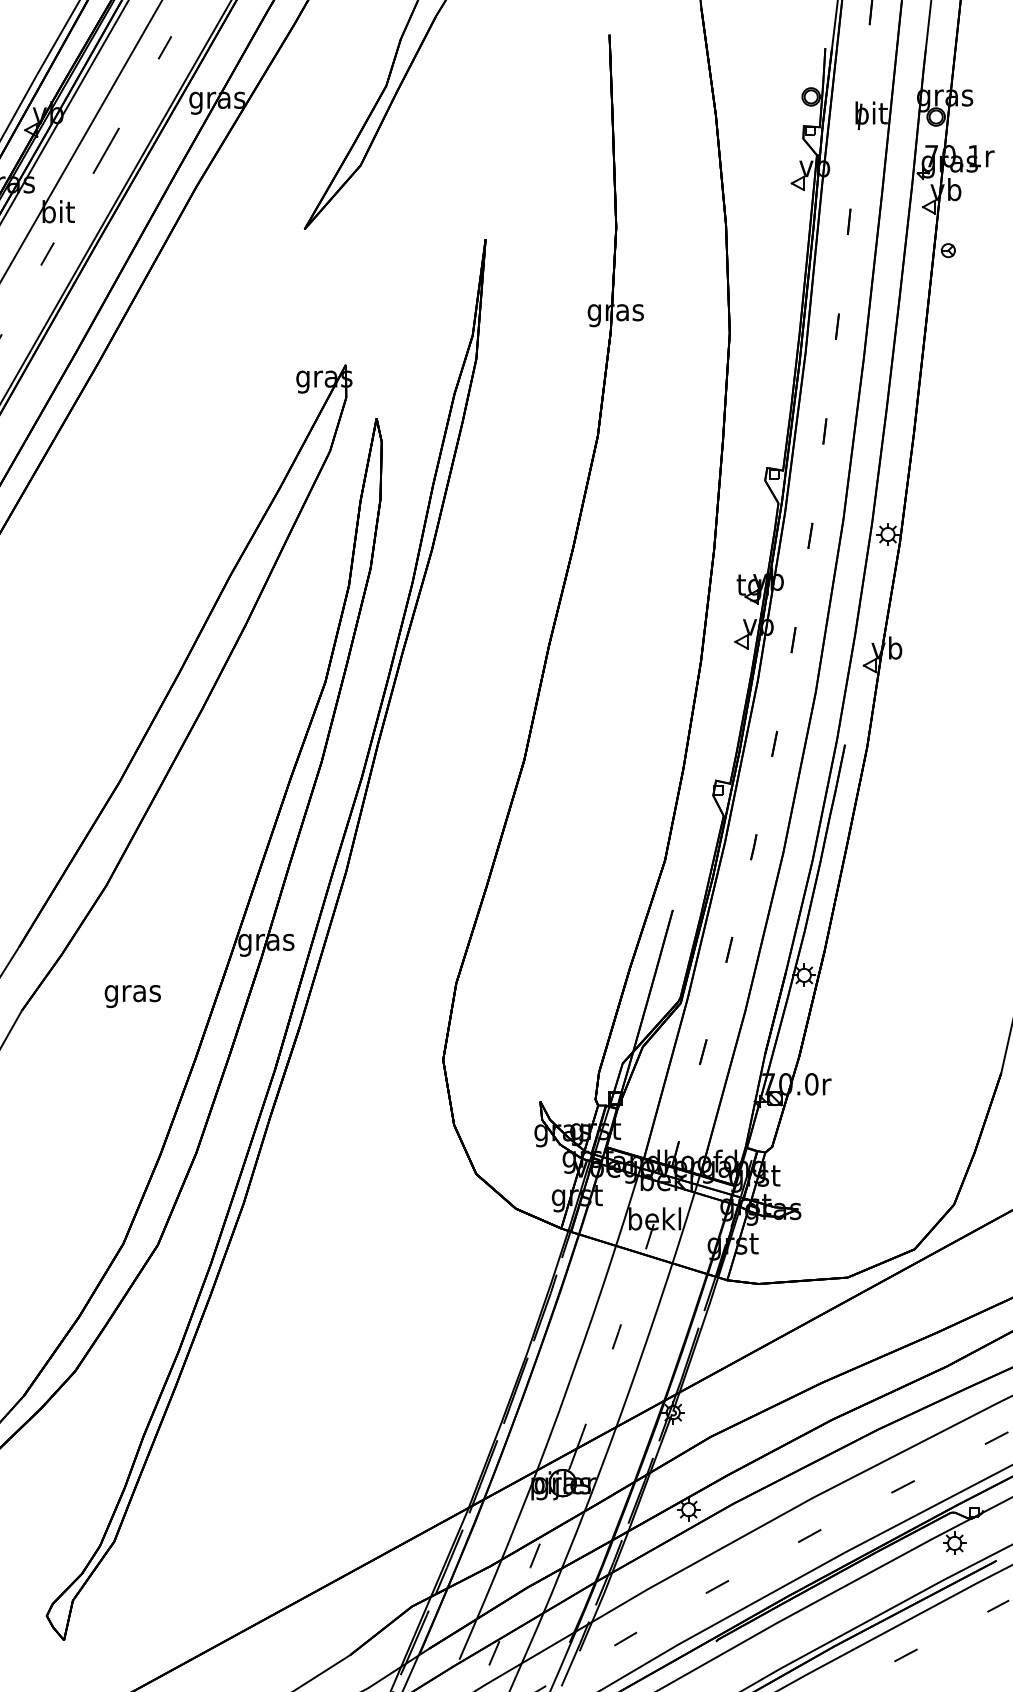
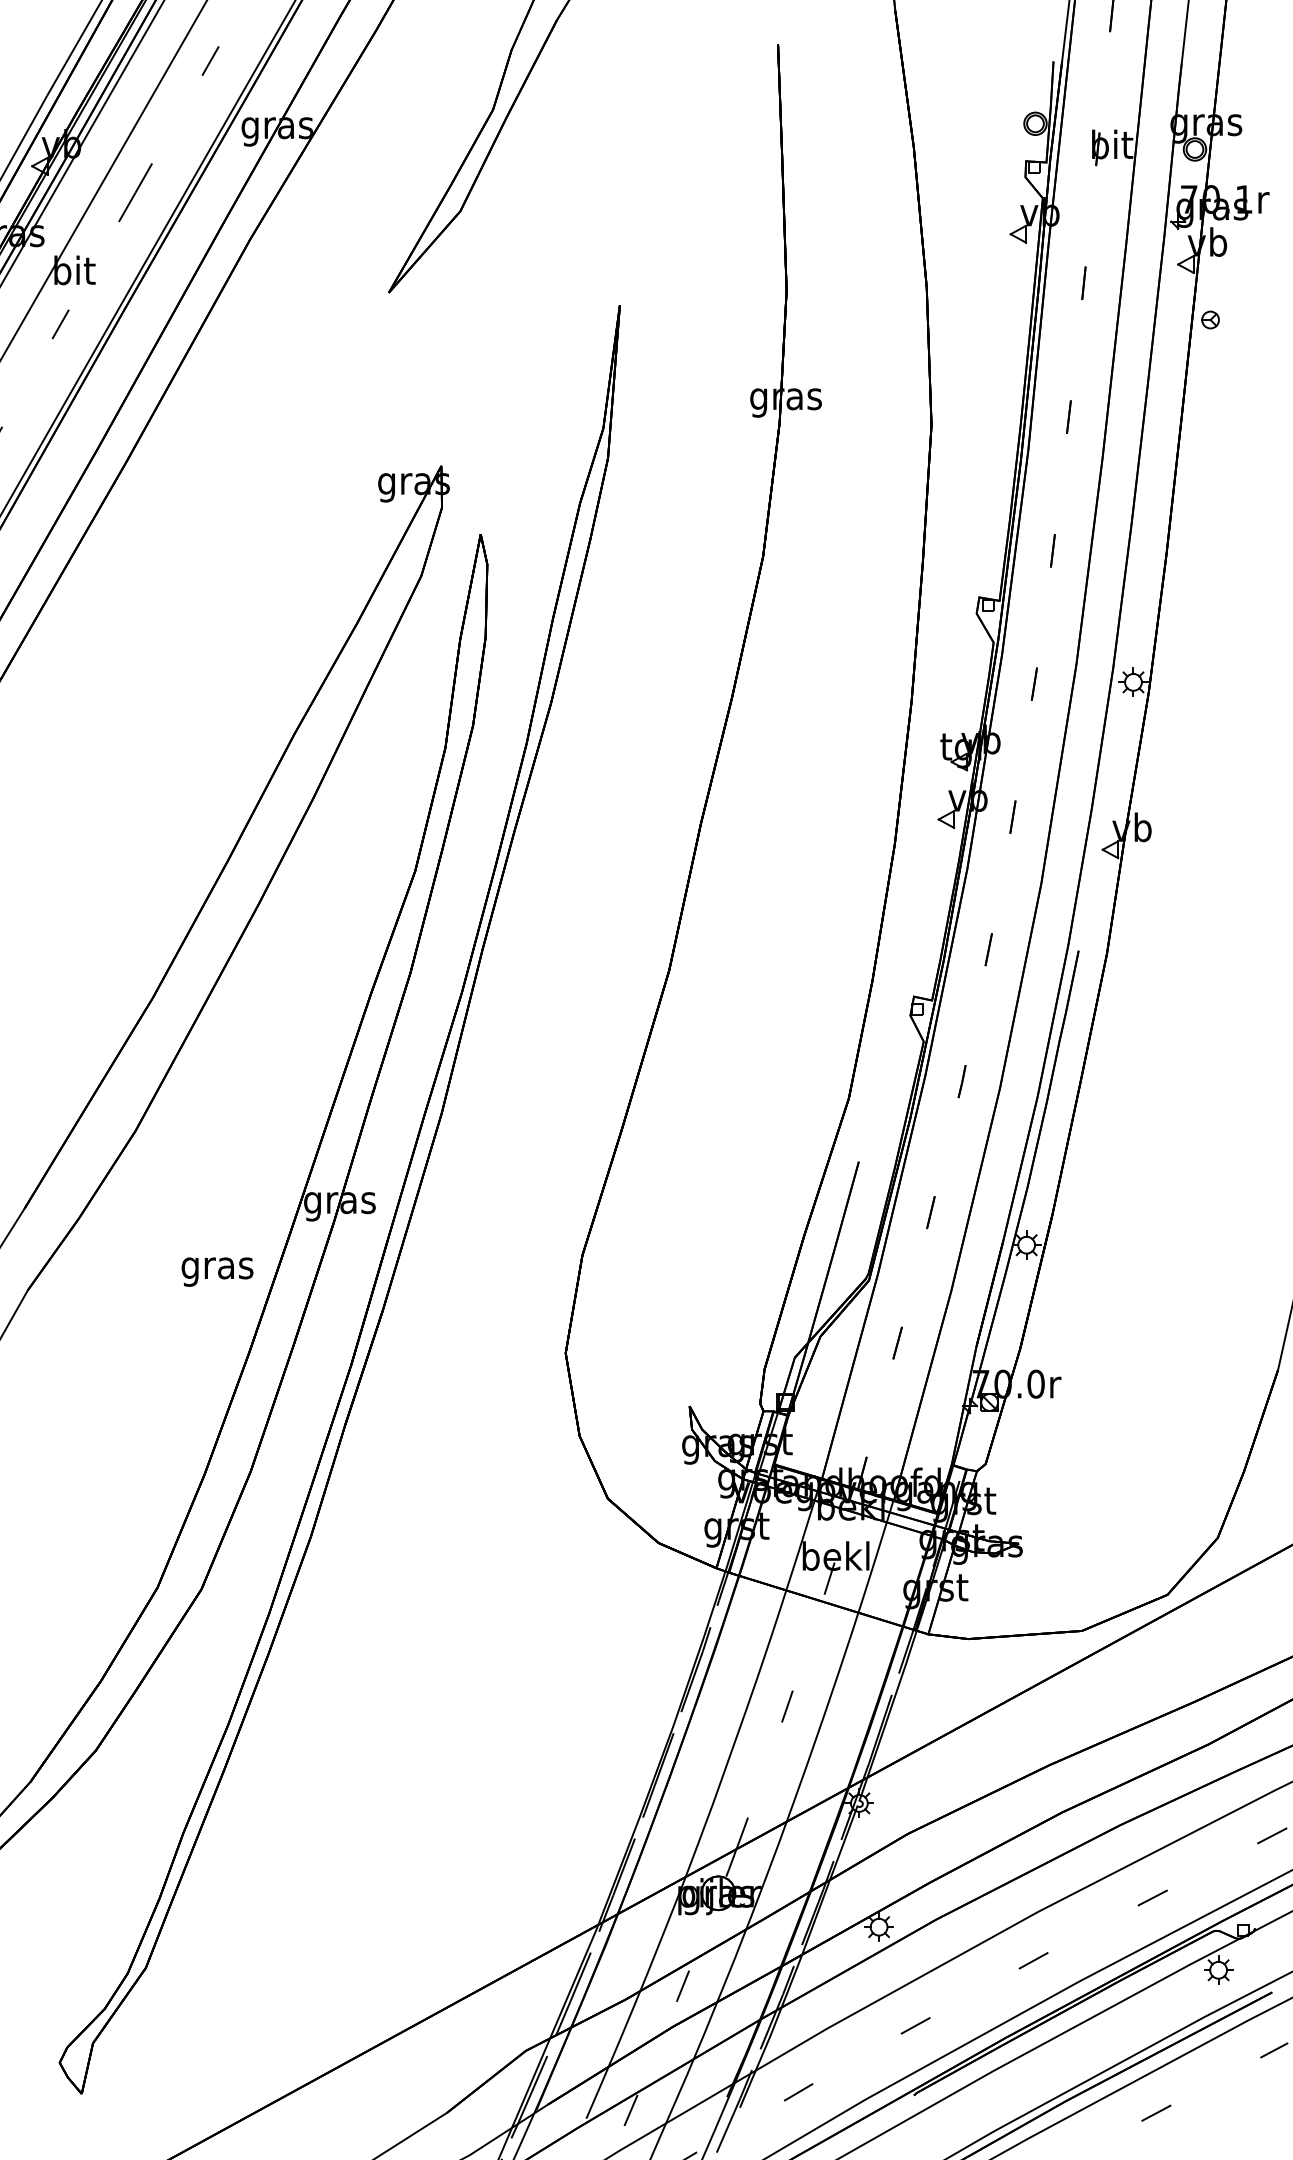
text: (132, 996) -> (217, 1271), moved

